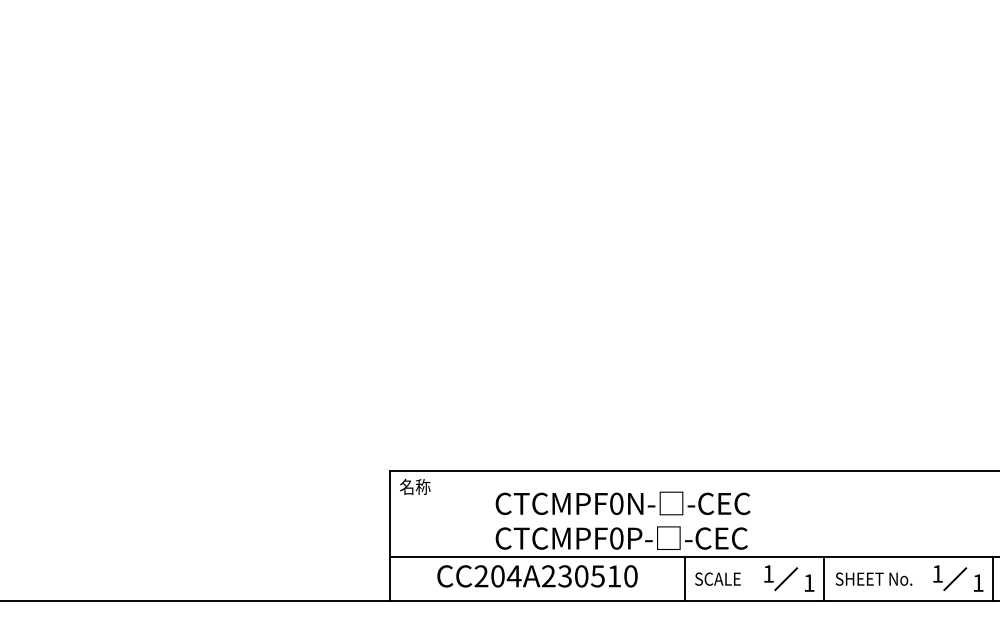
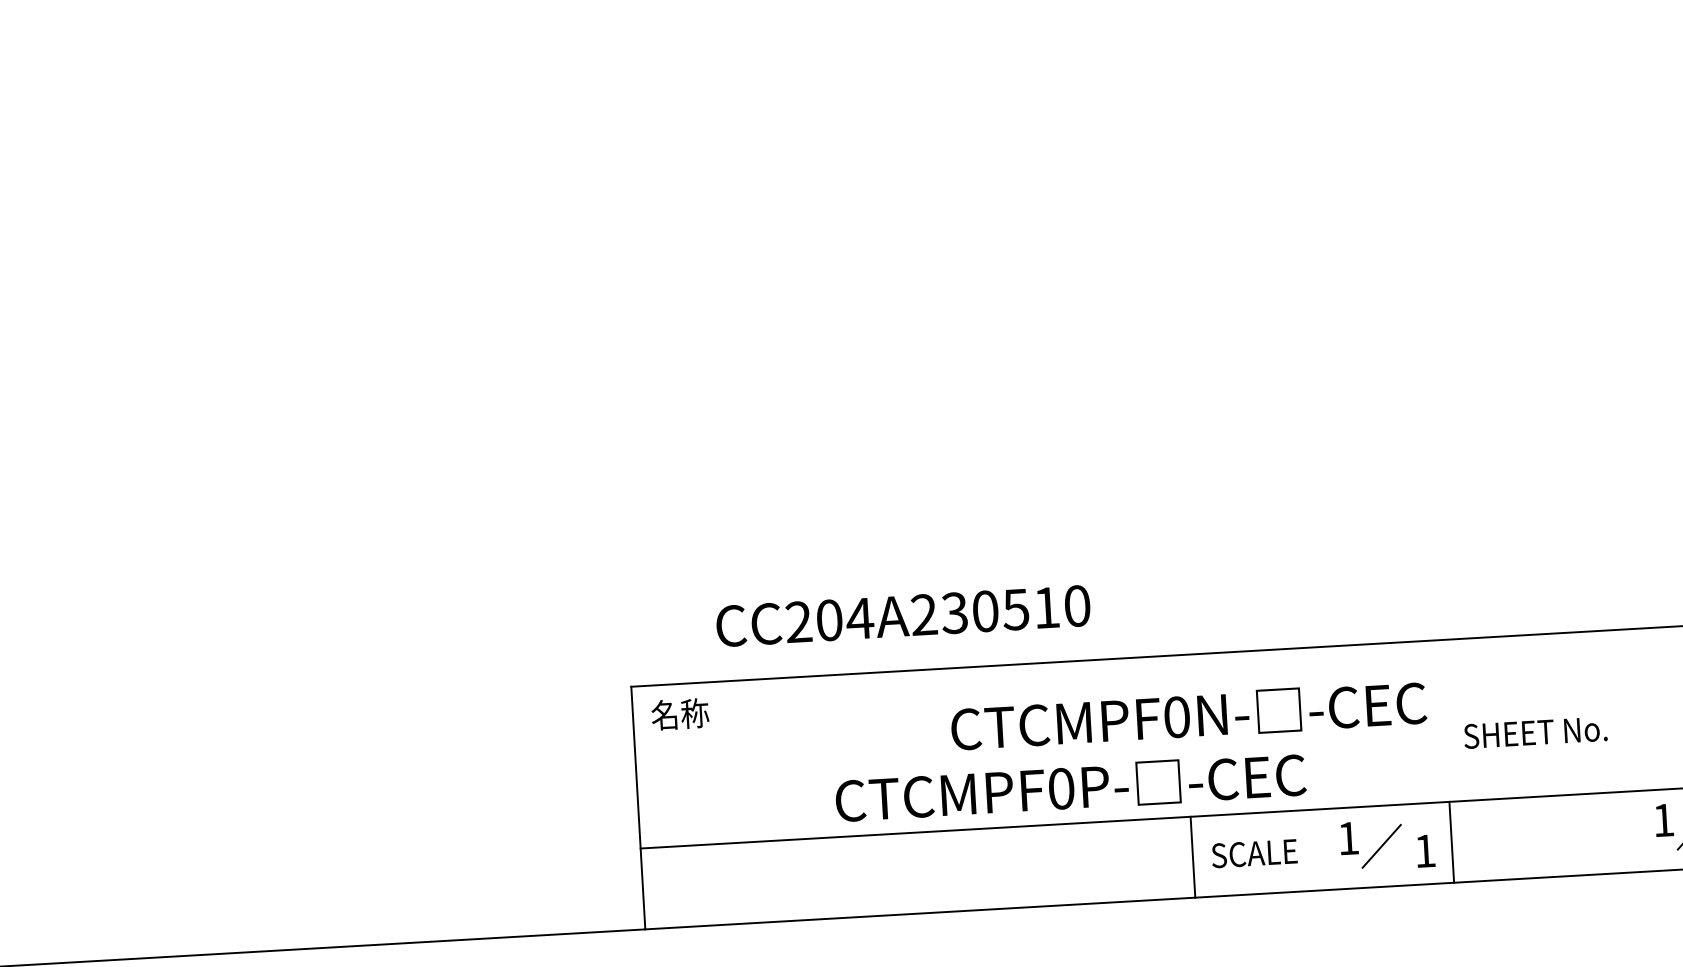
text: (622, 503) -> (1187, 715), moved
text: (537, 576) -> (903, 616), moved
text: (873, 578) -> (1534, 731), moved

